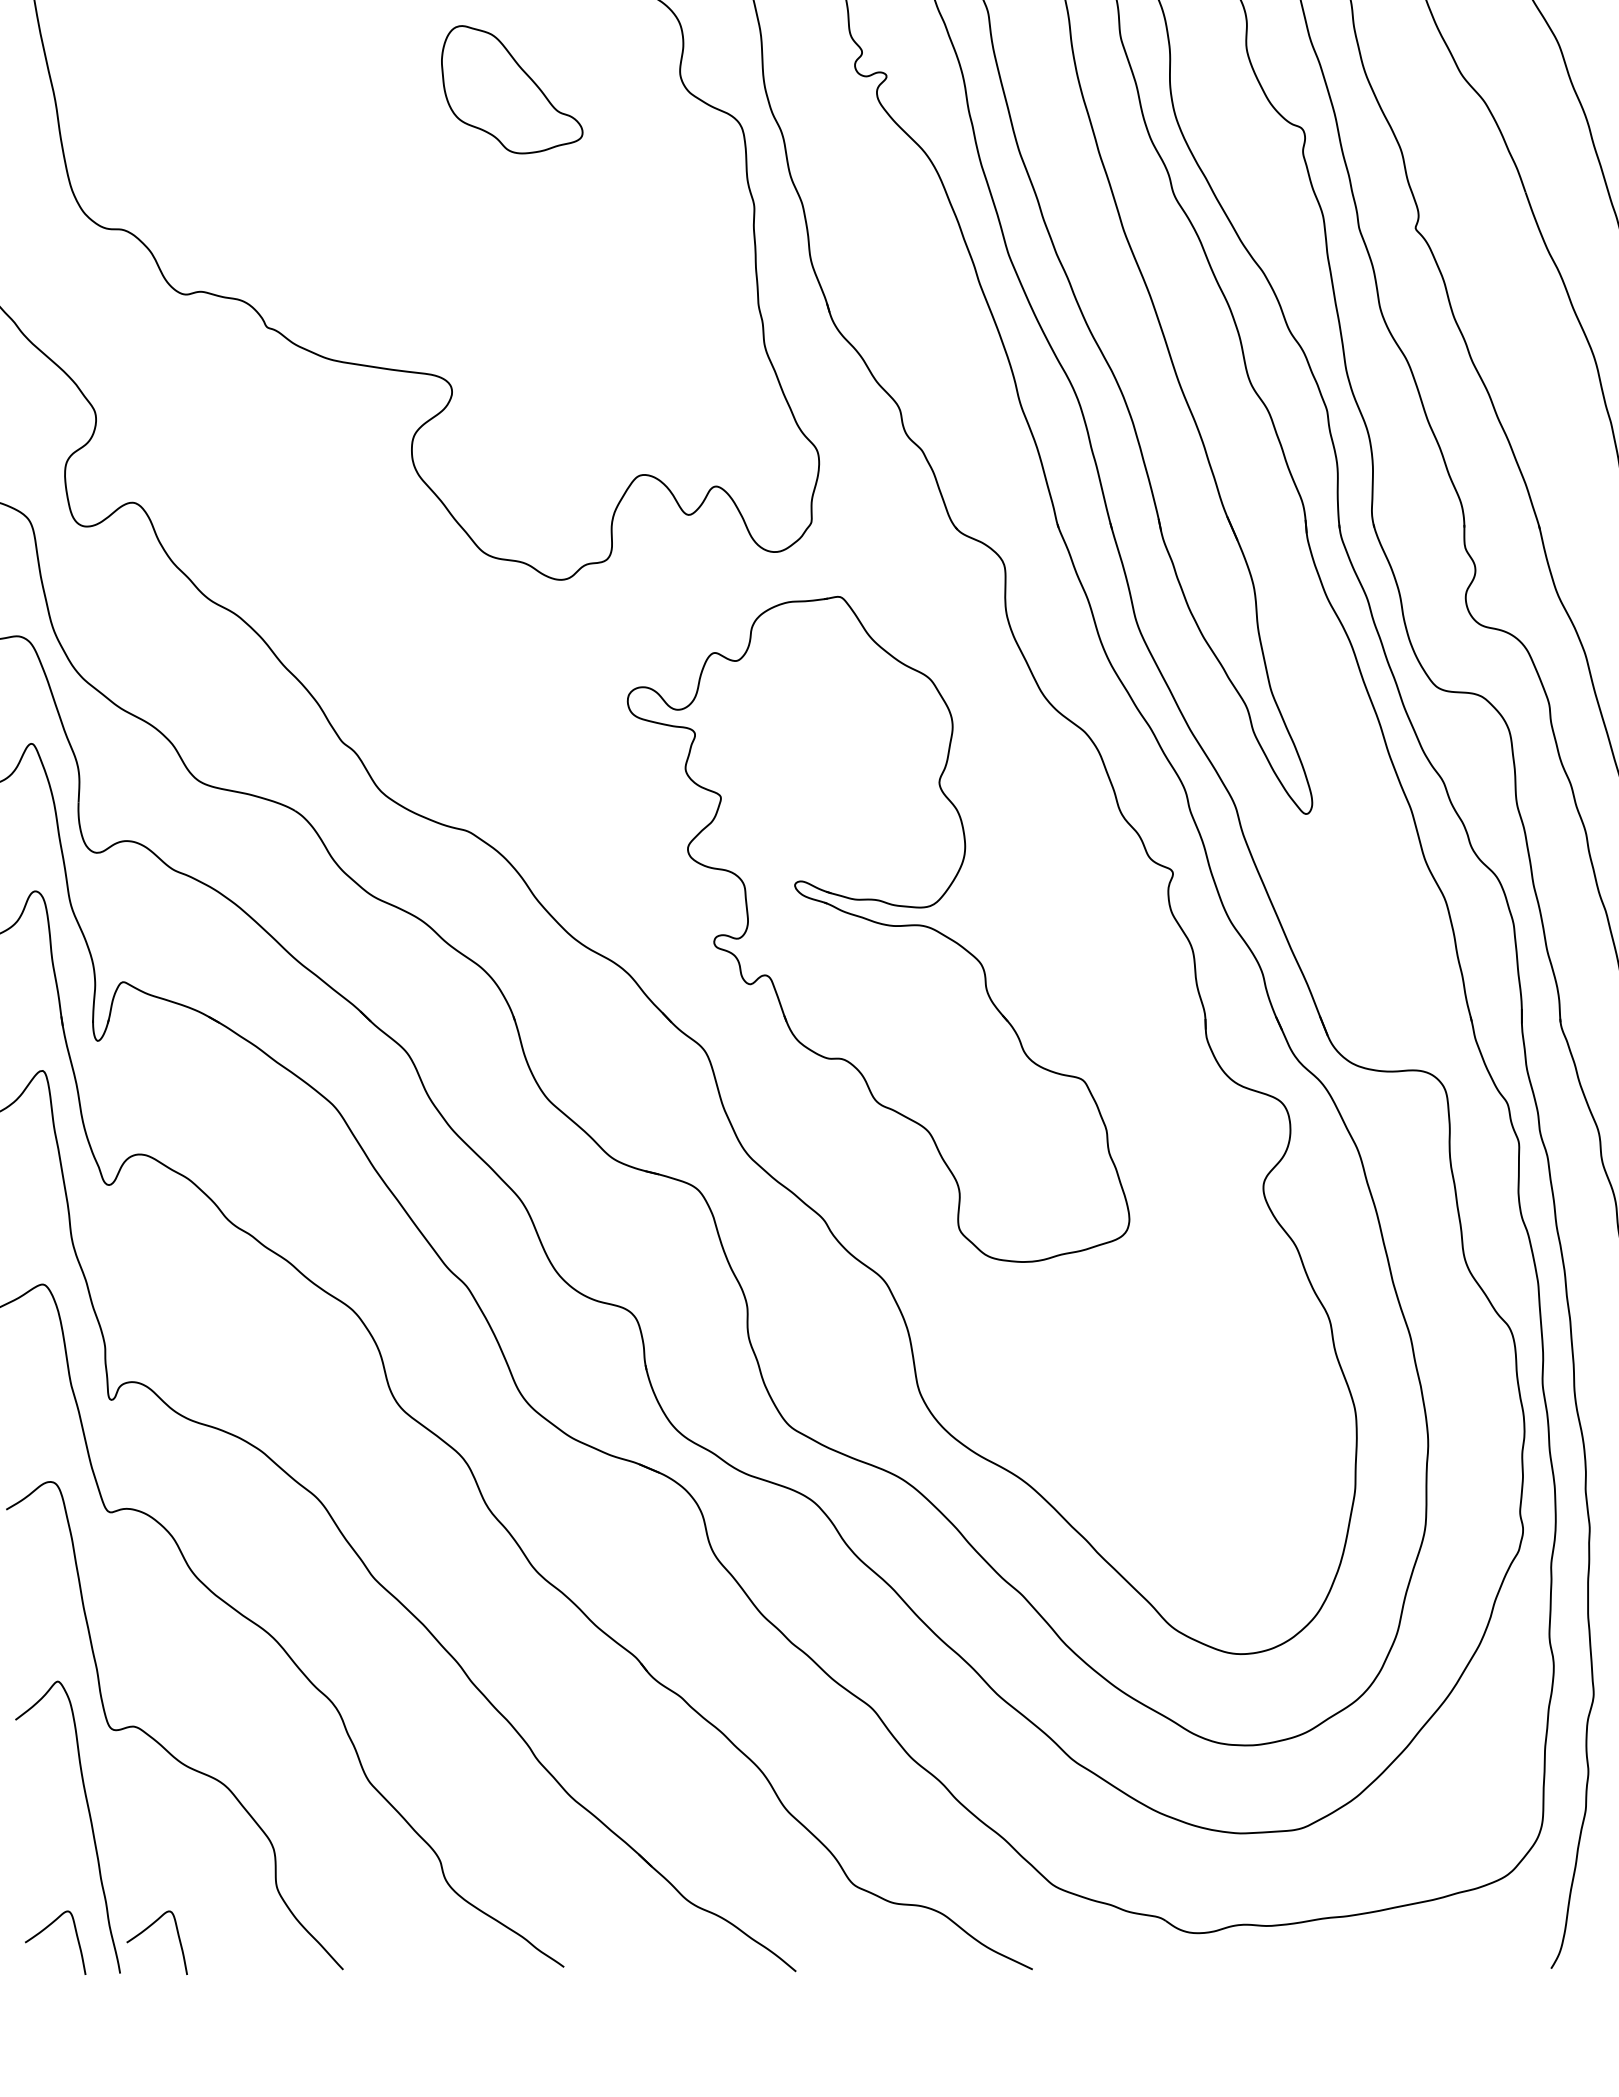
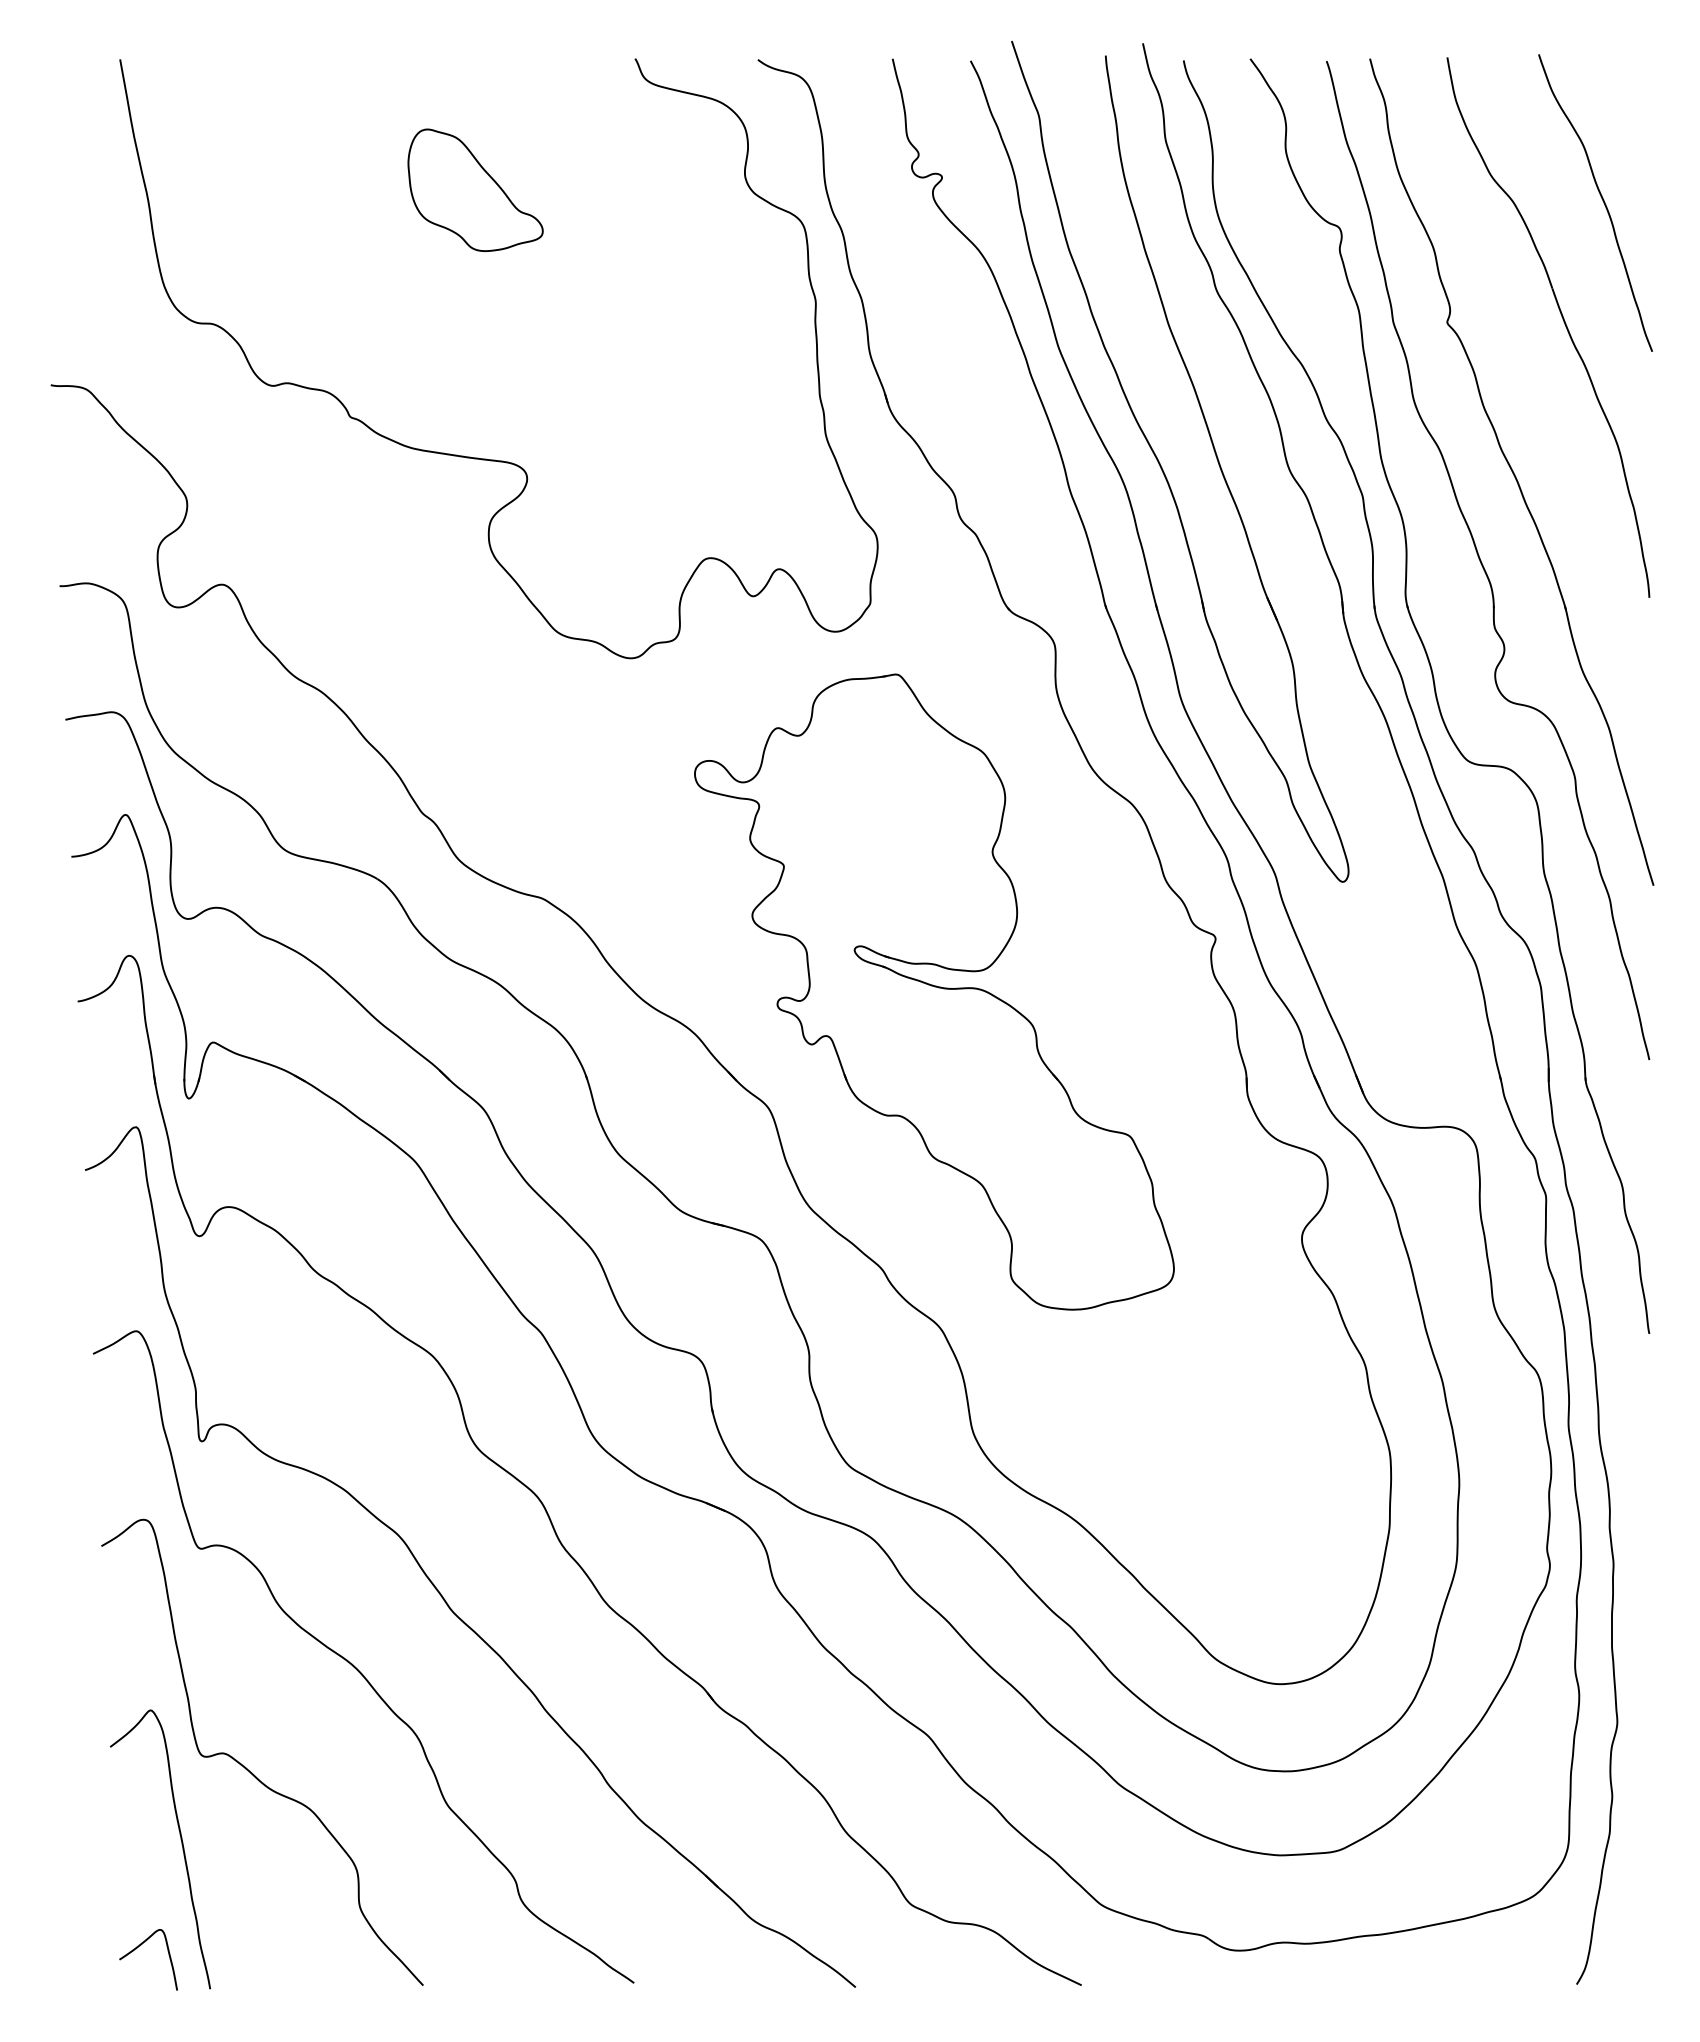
part: (512, 88) -> (475, 189), moved
curve: (145, 1930) -> (234, 1948), removed

